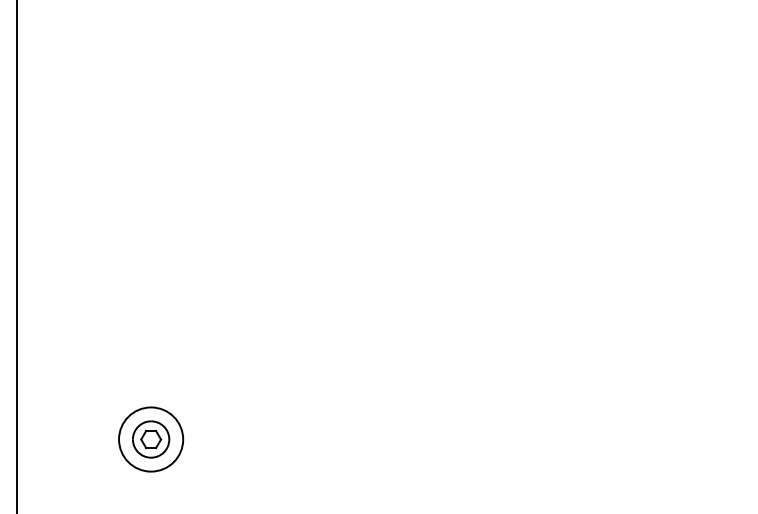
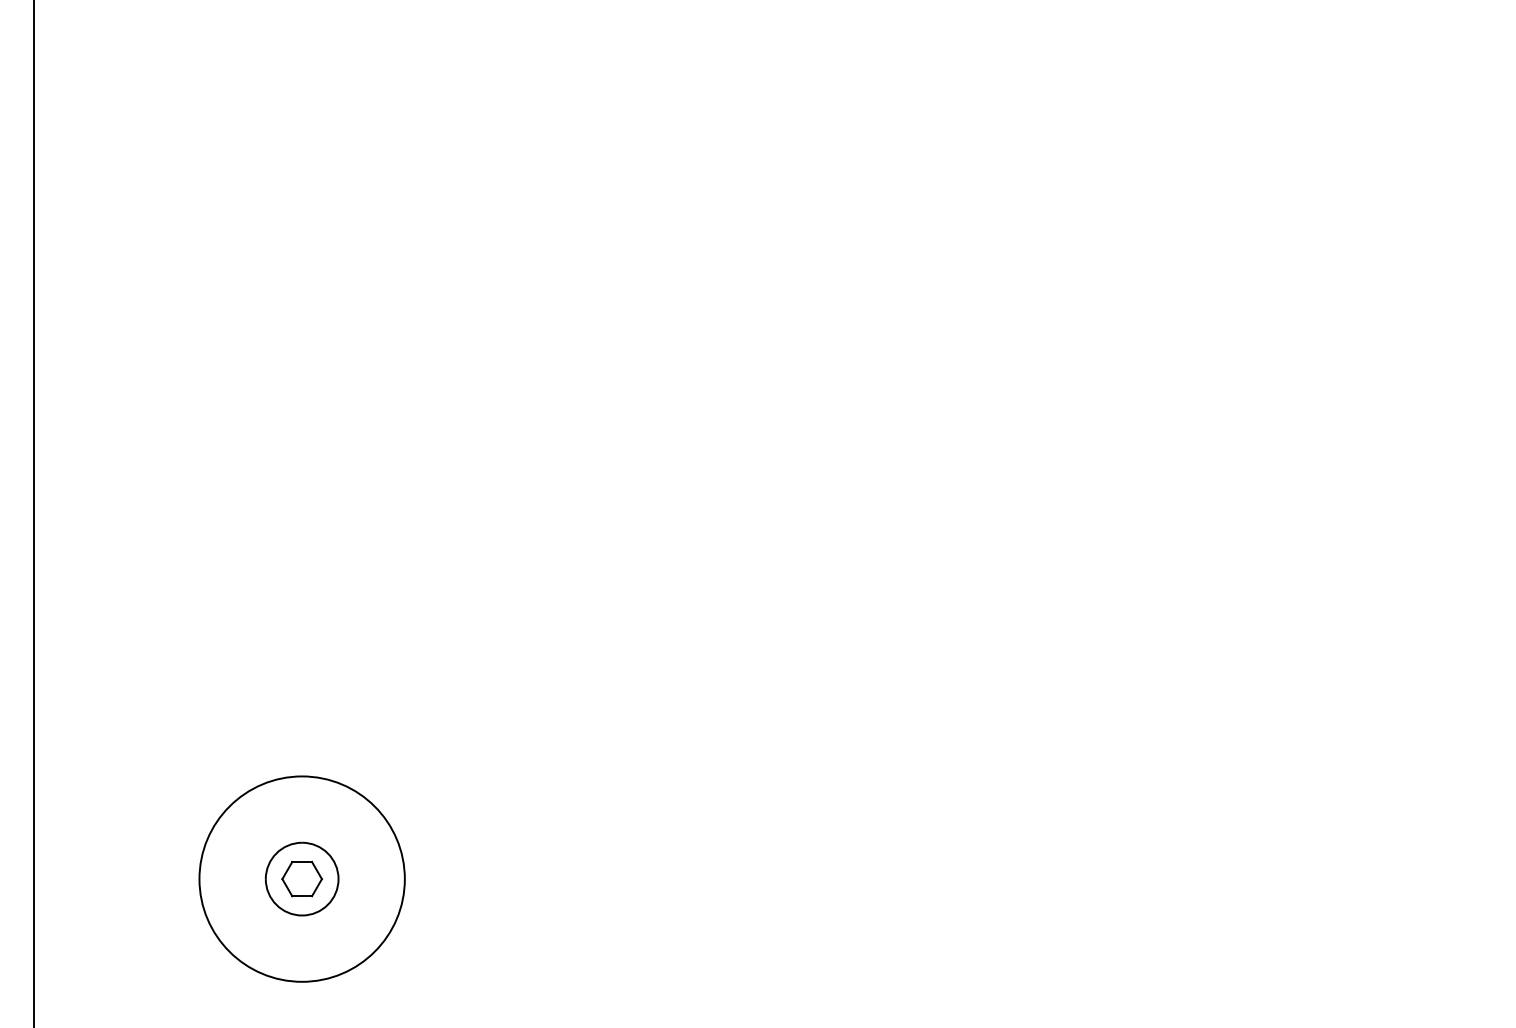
circle: (151, 439) -> (302, 879), size x1.6

